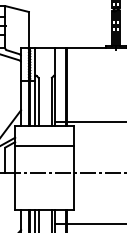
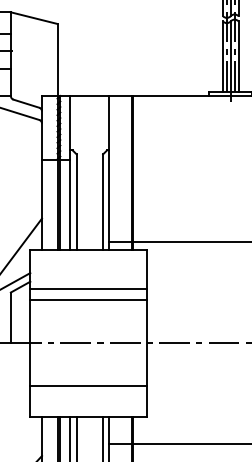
line: (44, 151) -> (88, 300), added
line: (44, 194) -> (88, 385), added

